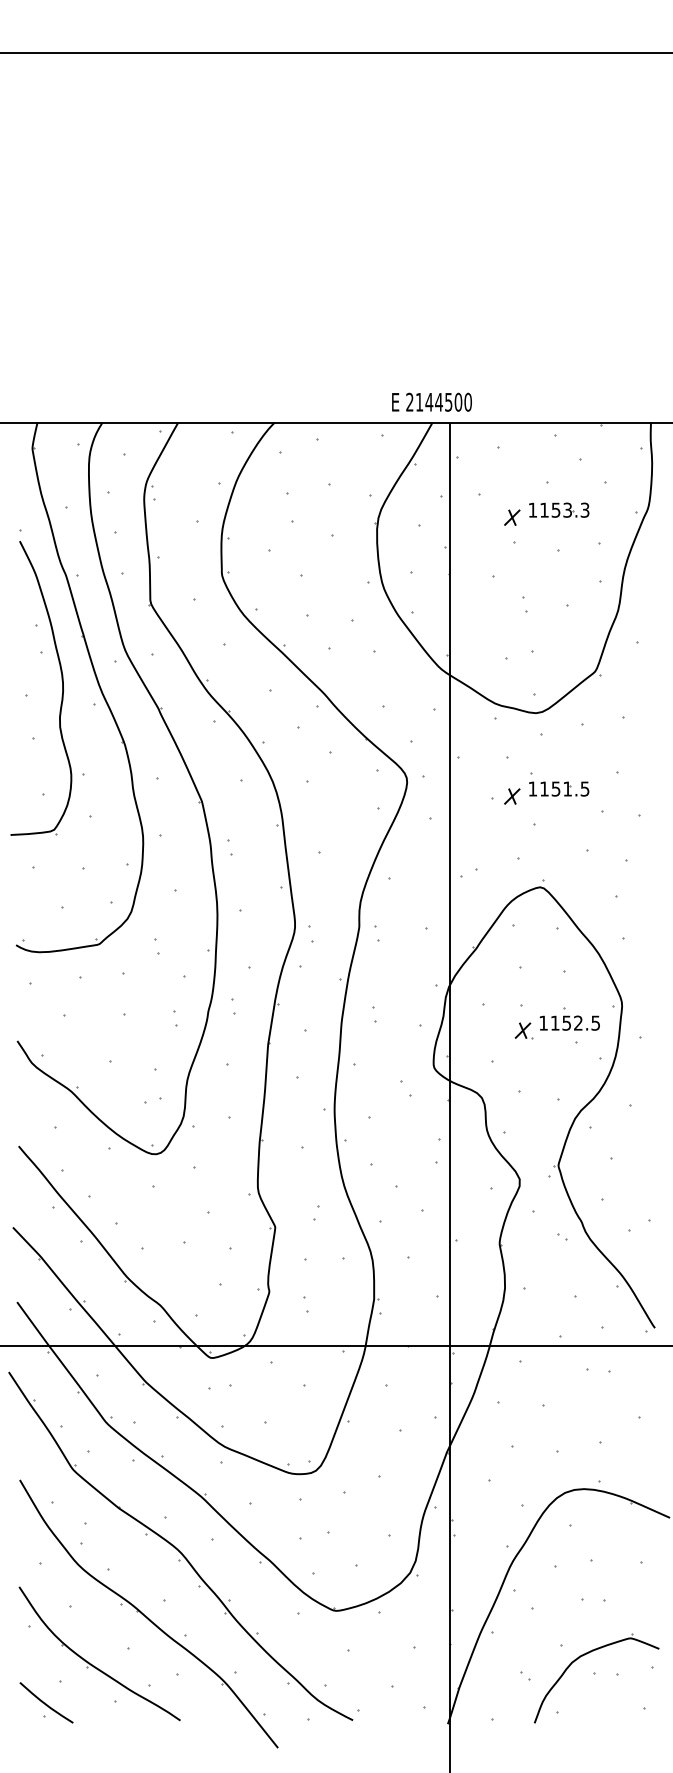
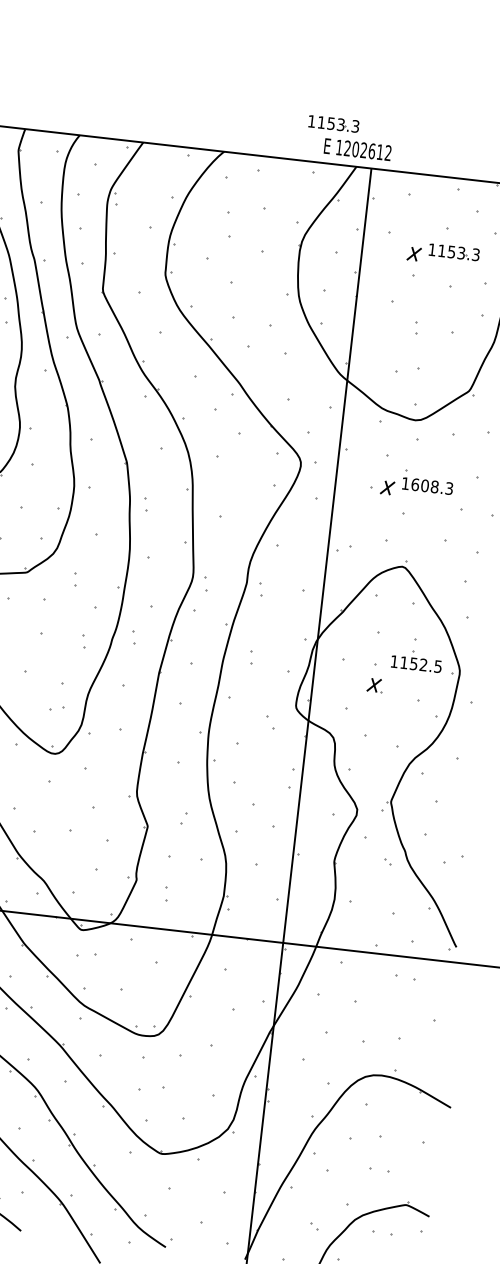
part: (400, 374) -> (334, 123), added
text: (438, 401) -> (363, 149), 2144500 -> 1202612
text: (564, 788) -> (432, 486), 1151.5 -> 1608.3
part: (569, 1018) -> (416, 660), moved

